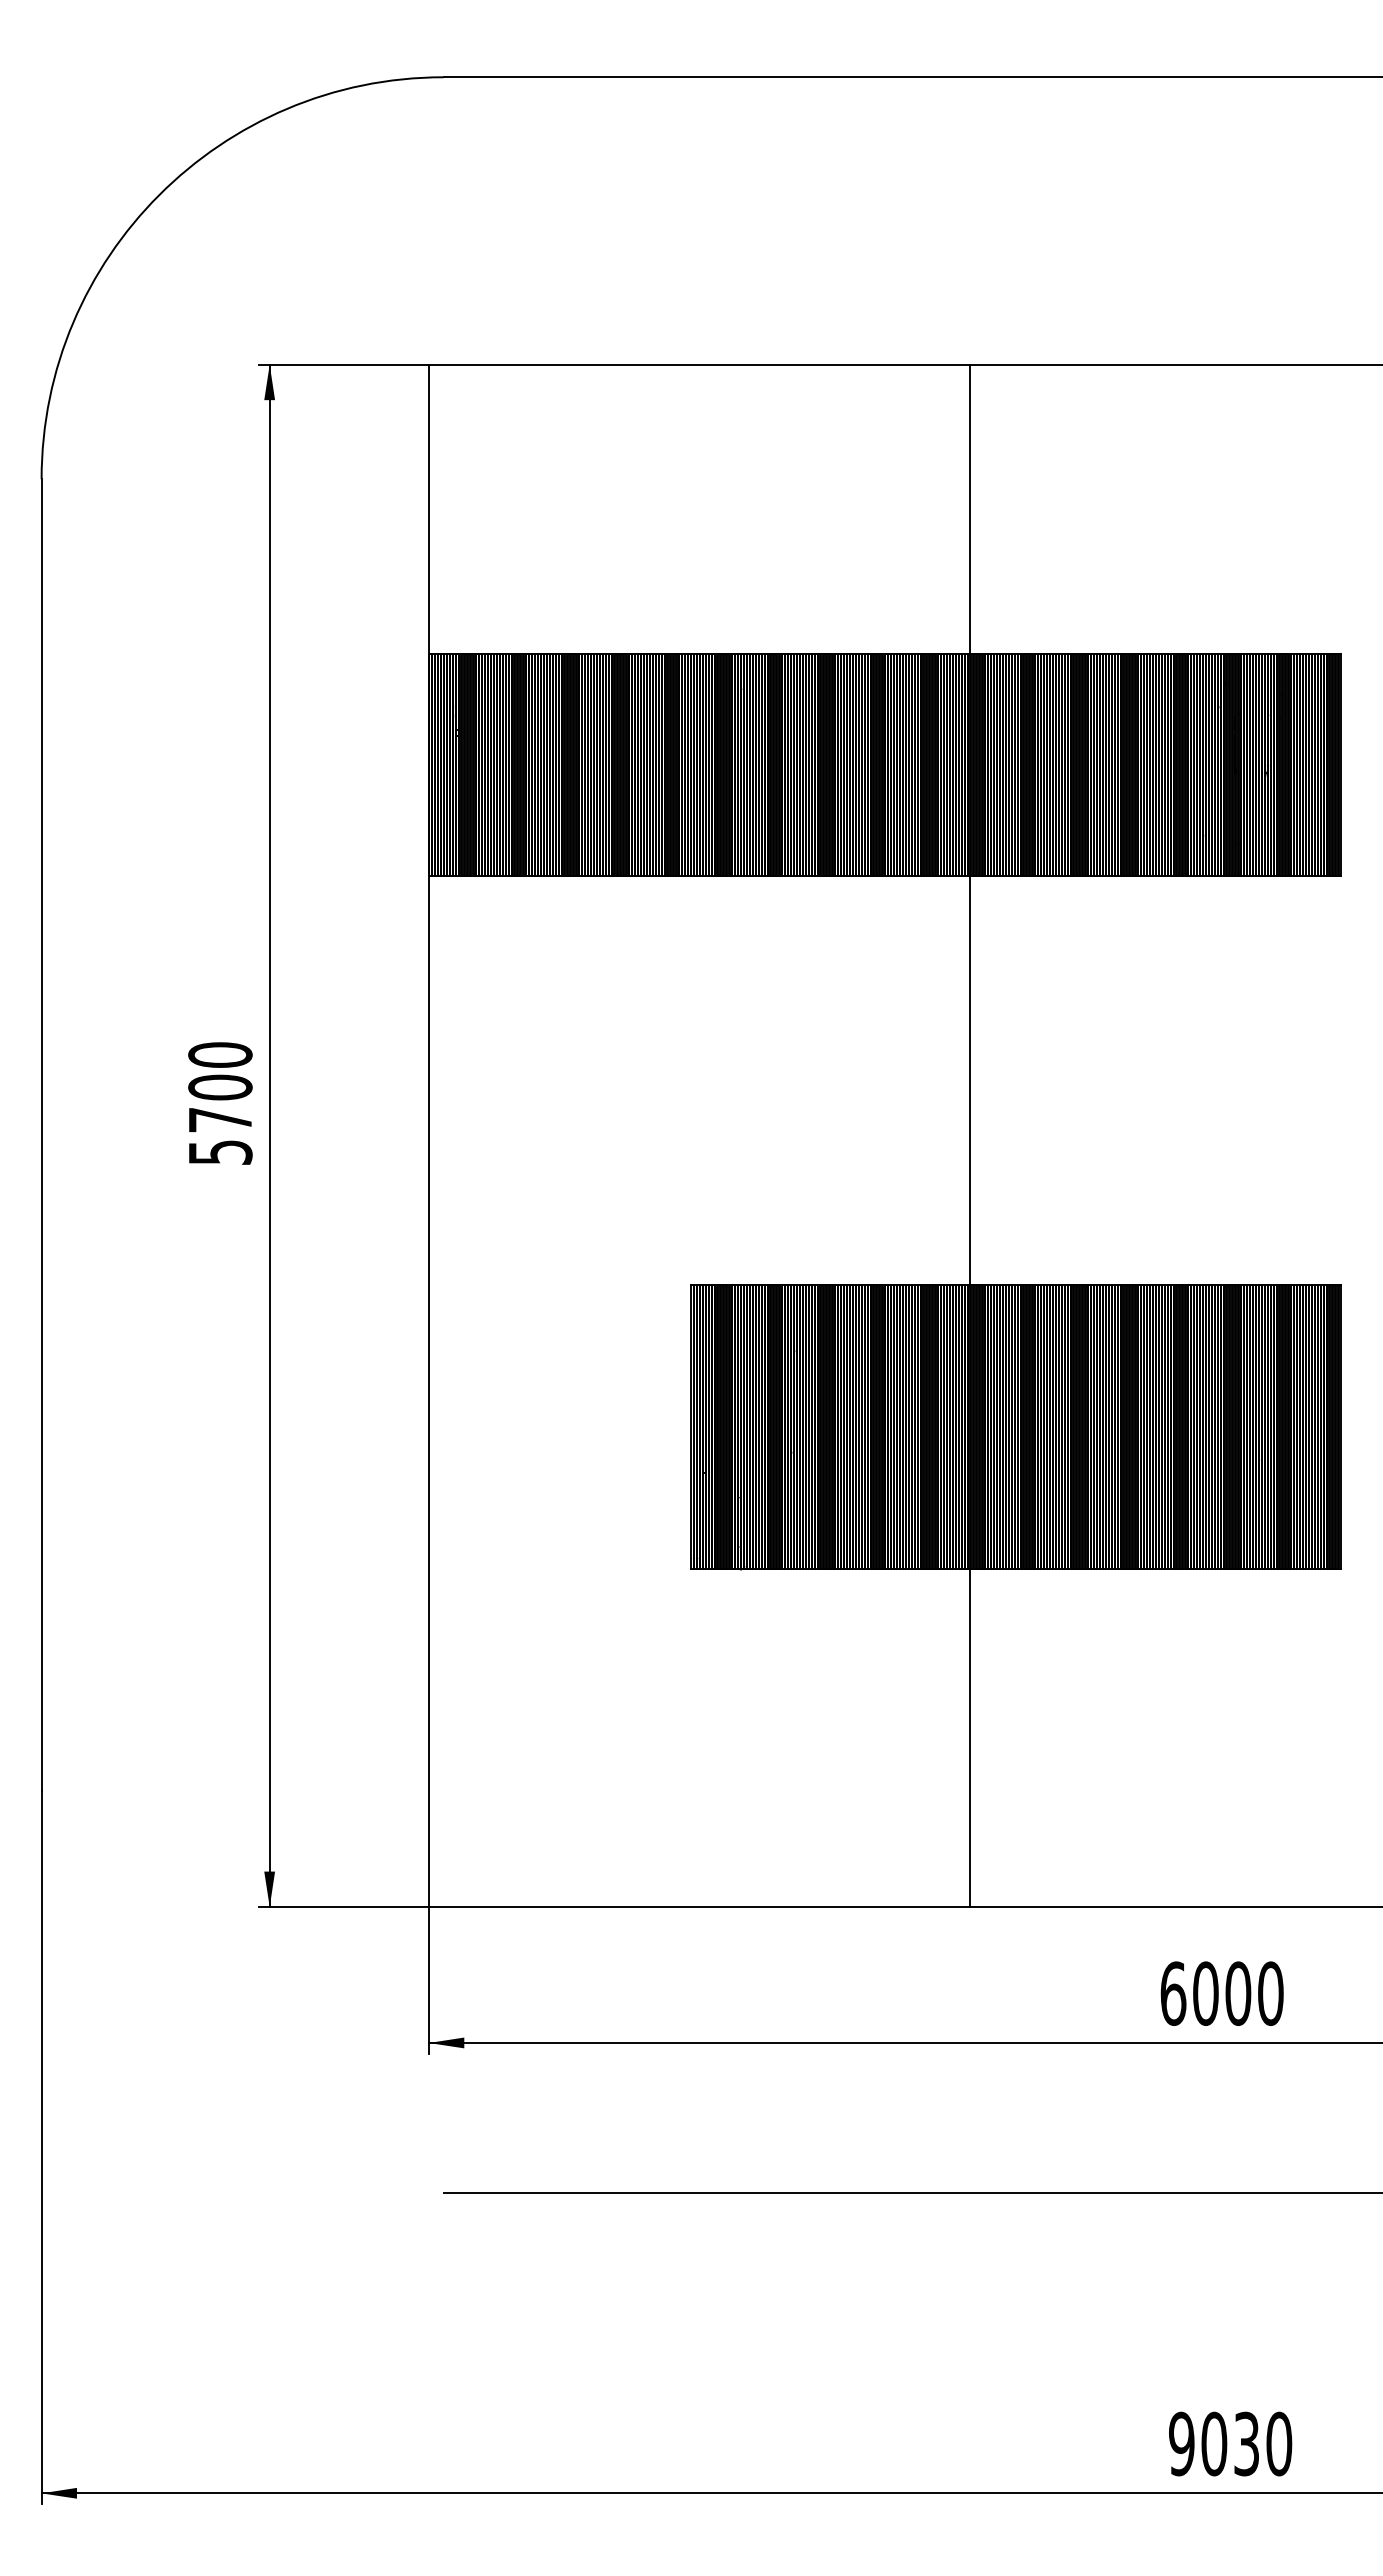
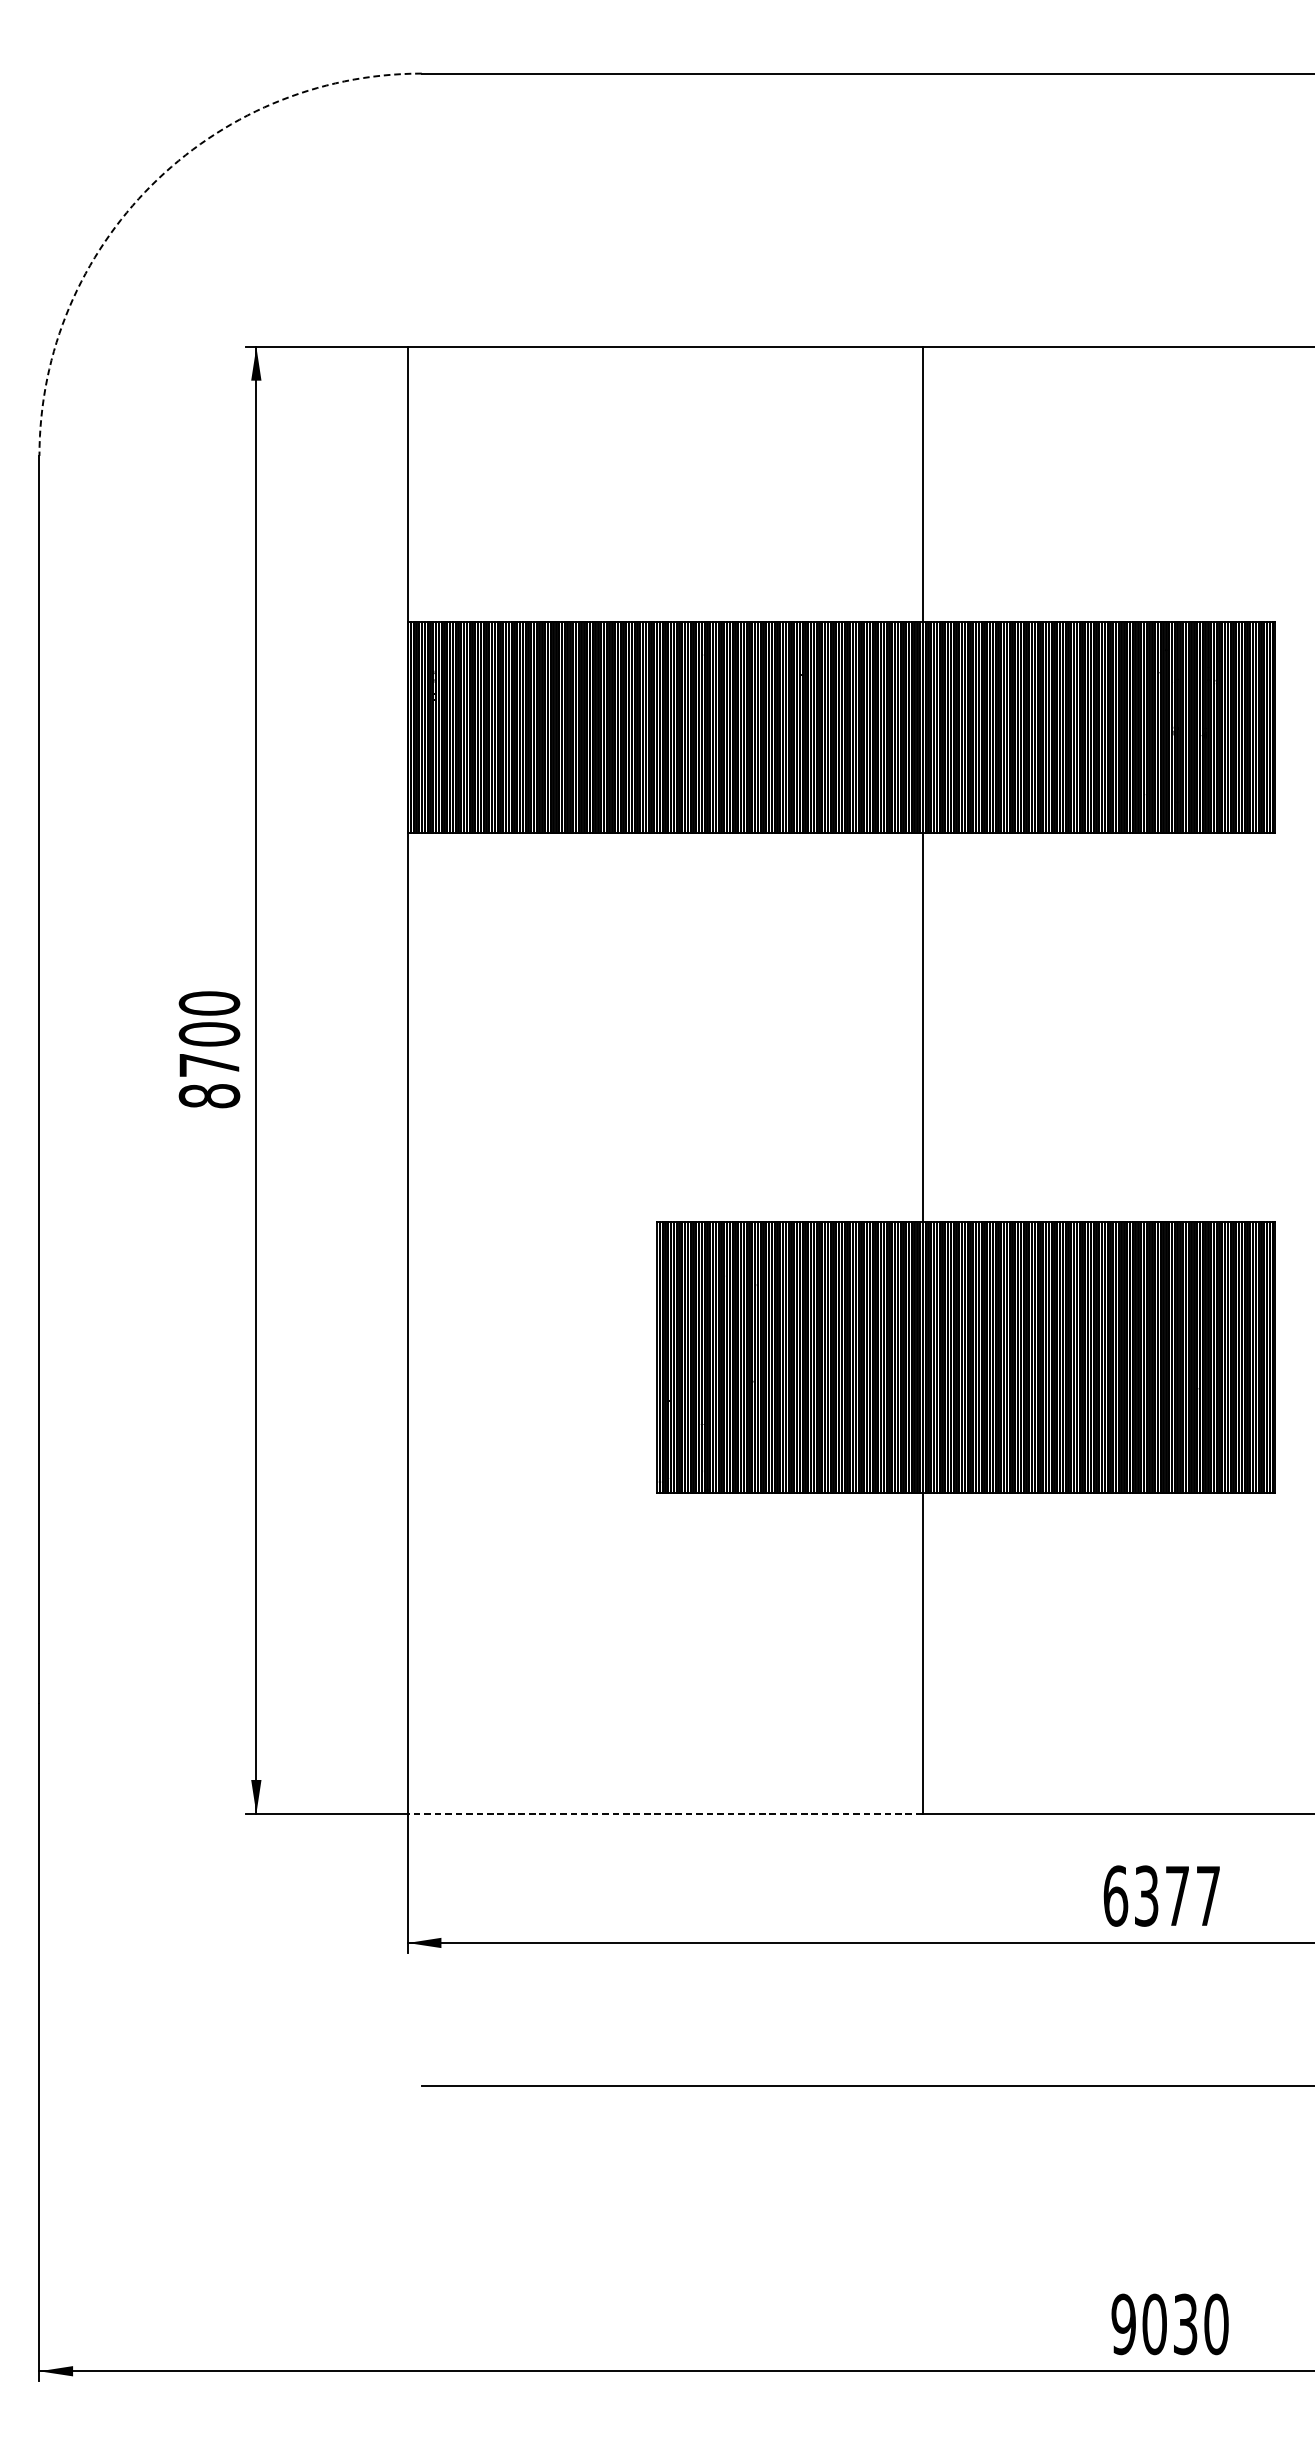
arc: (159, 195) -> (151, 186), solid -> dashed
text: (220, 1152) -> (209, 1096), 5700 -> 8700
line: (699, 1907) -> (665, 1814), solid -> dashed
text: (1238, 1993) -> (1177, 1895), 6000 -> 6377

